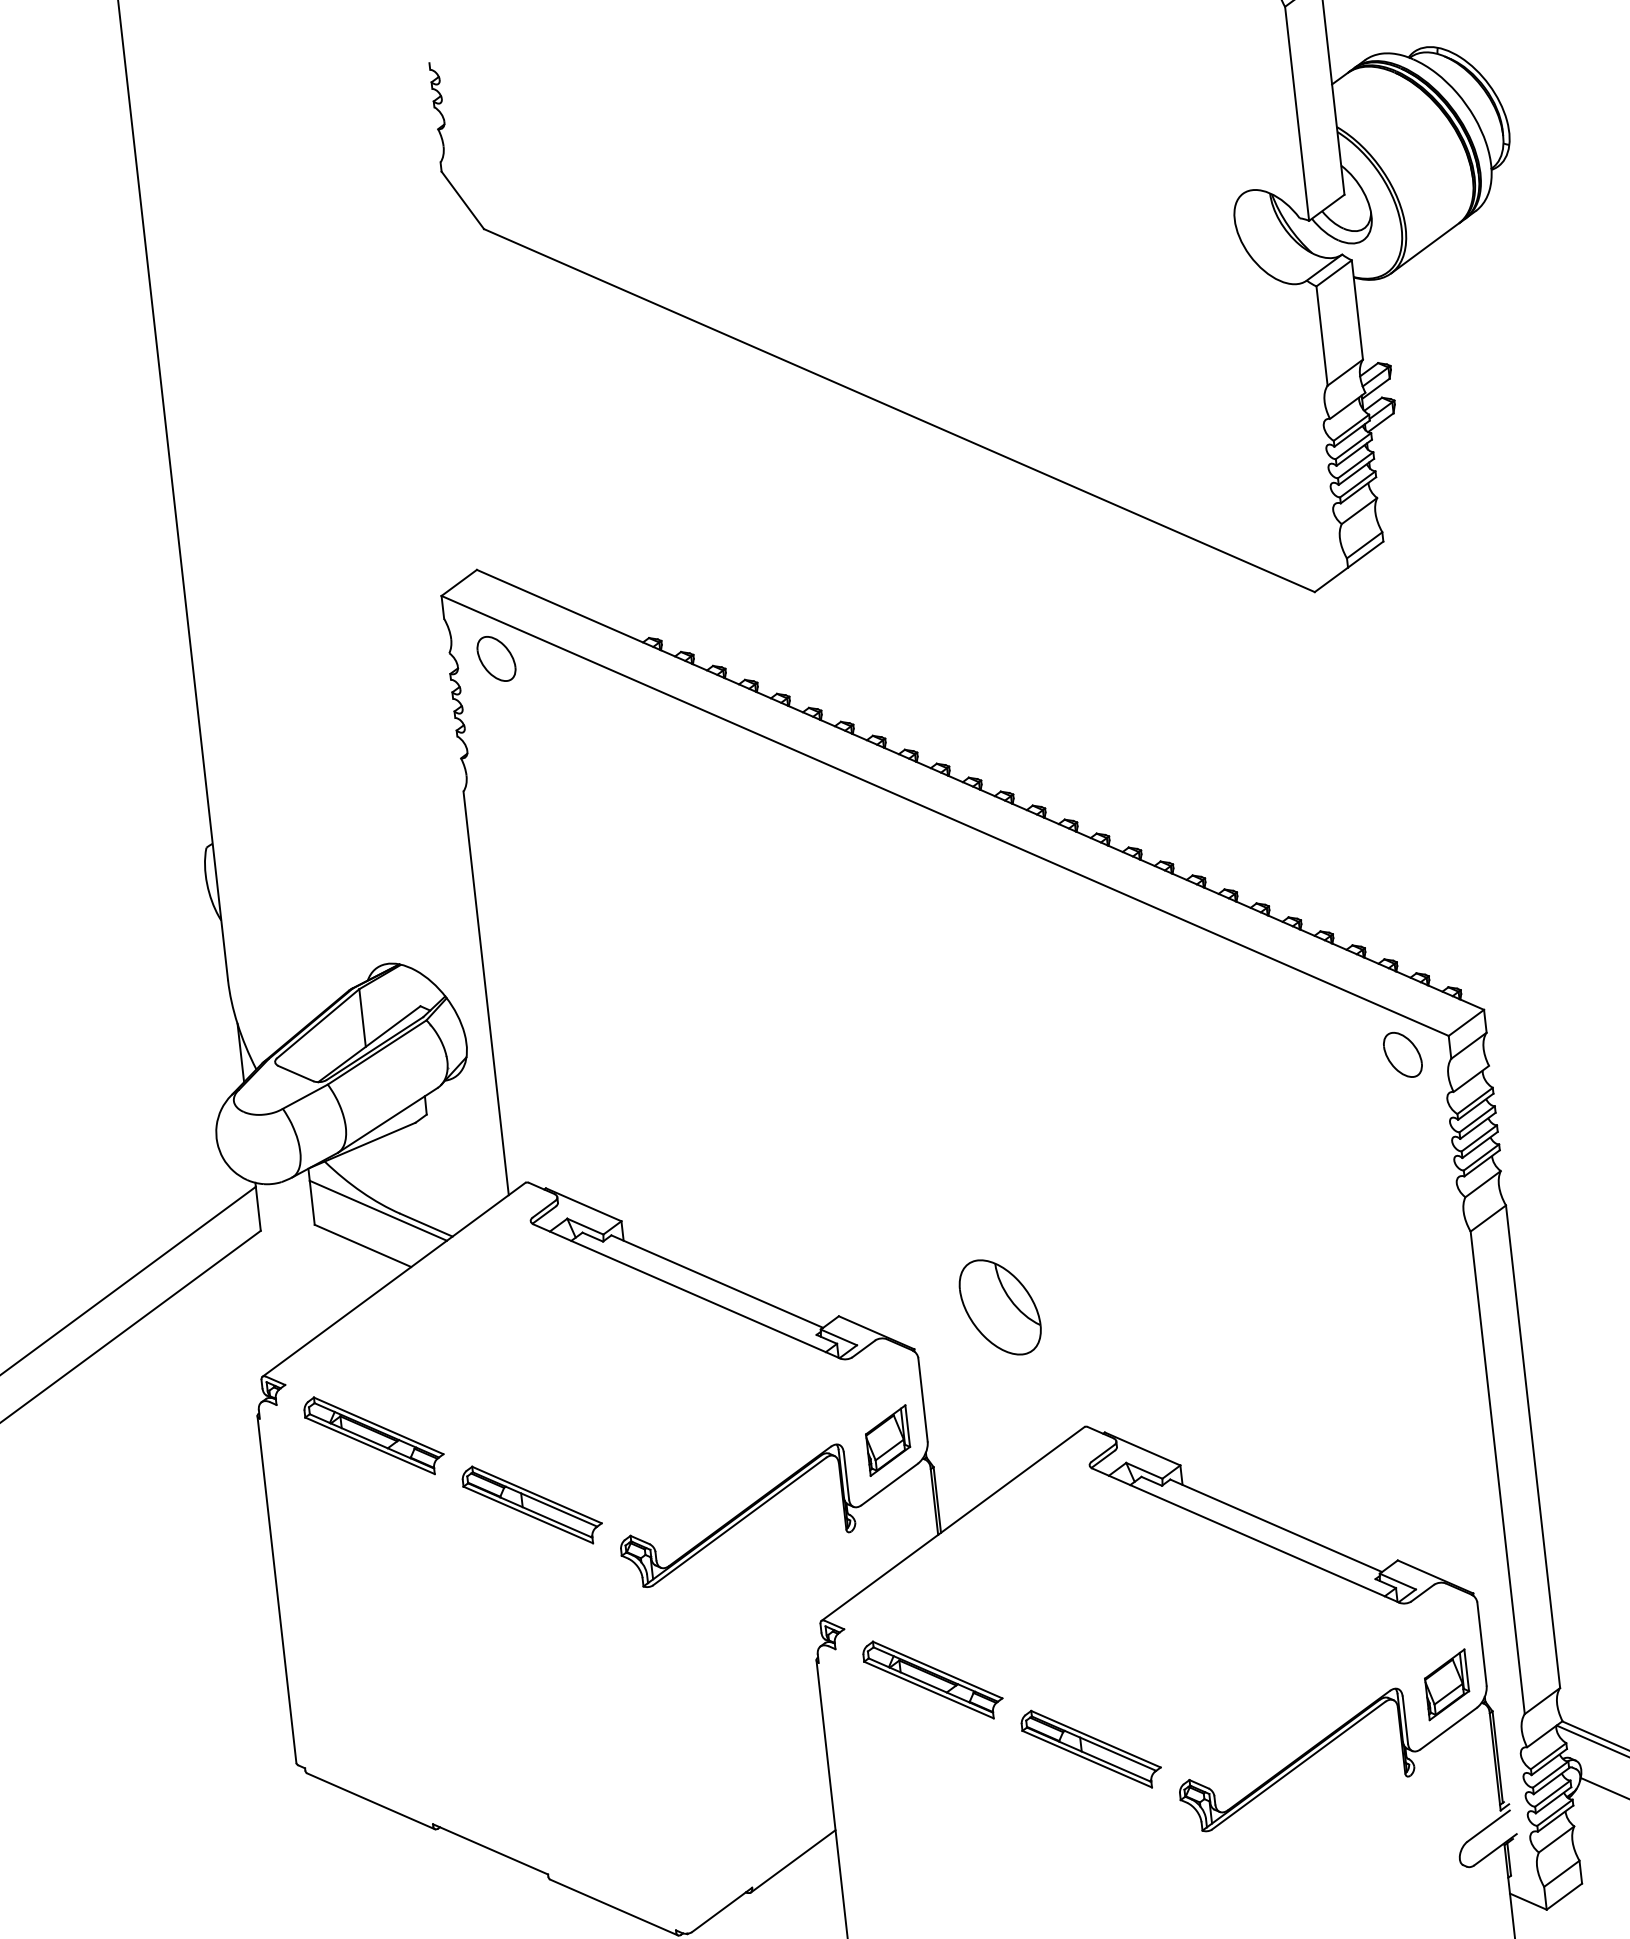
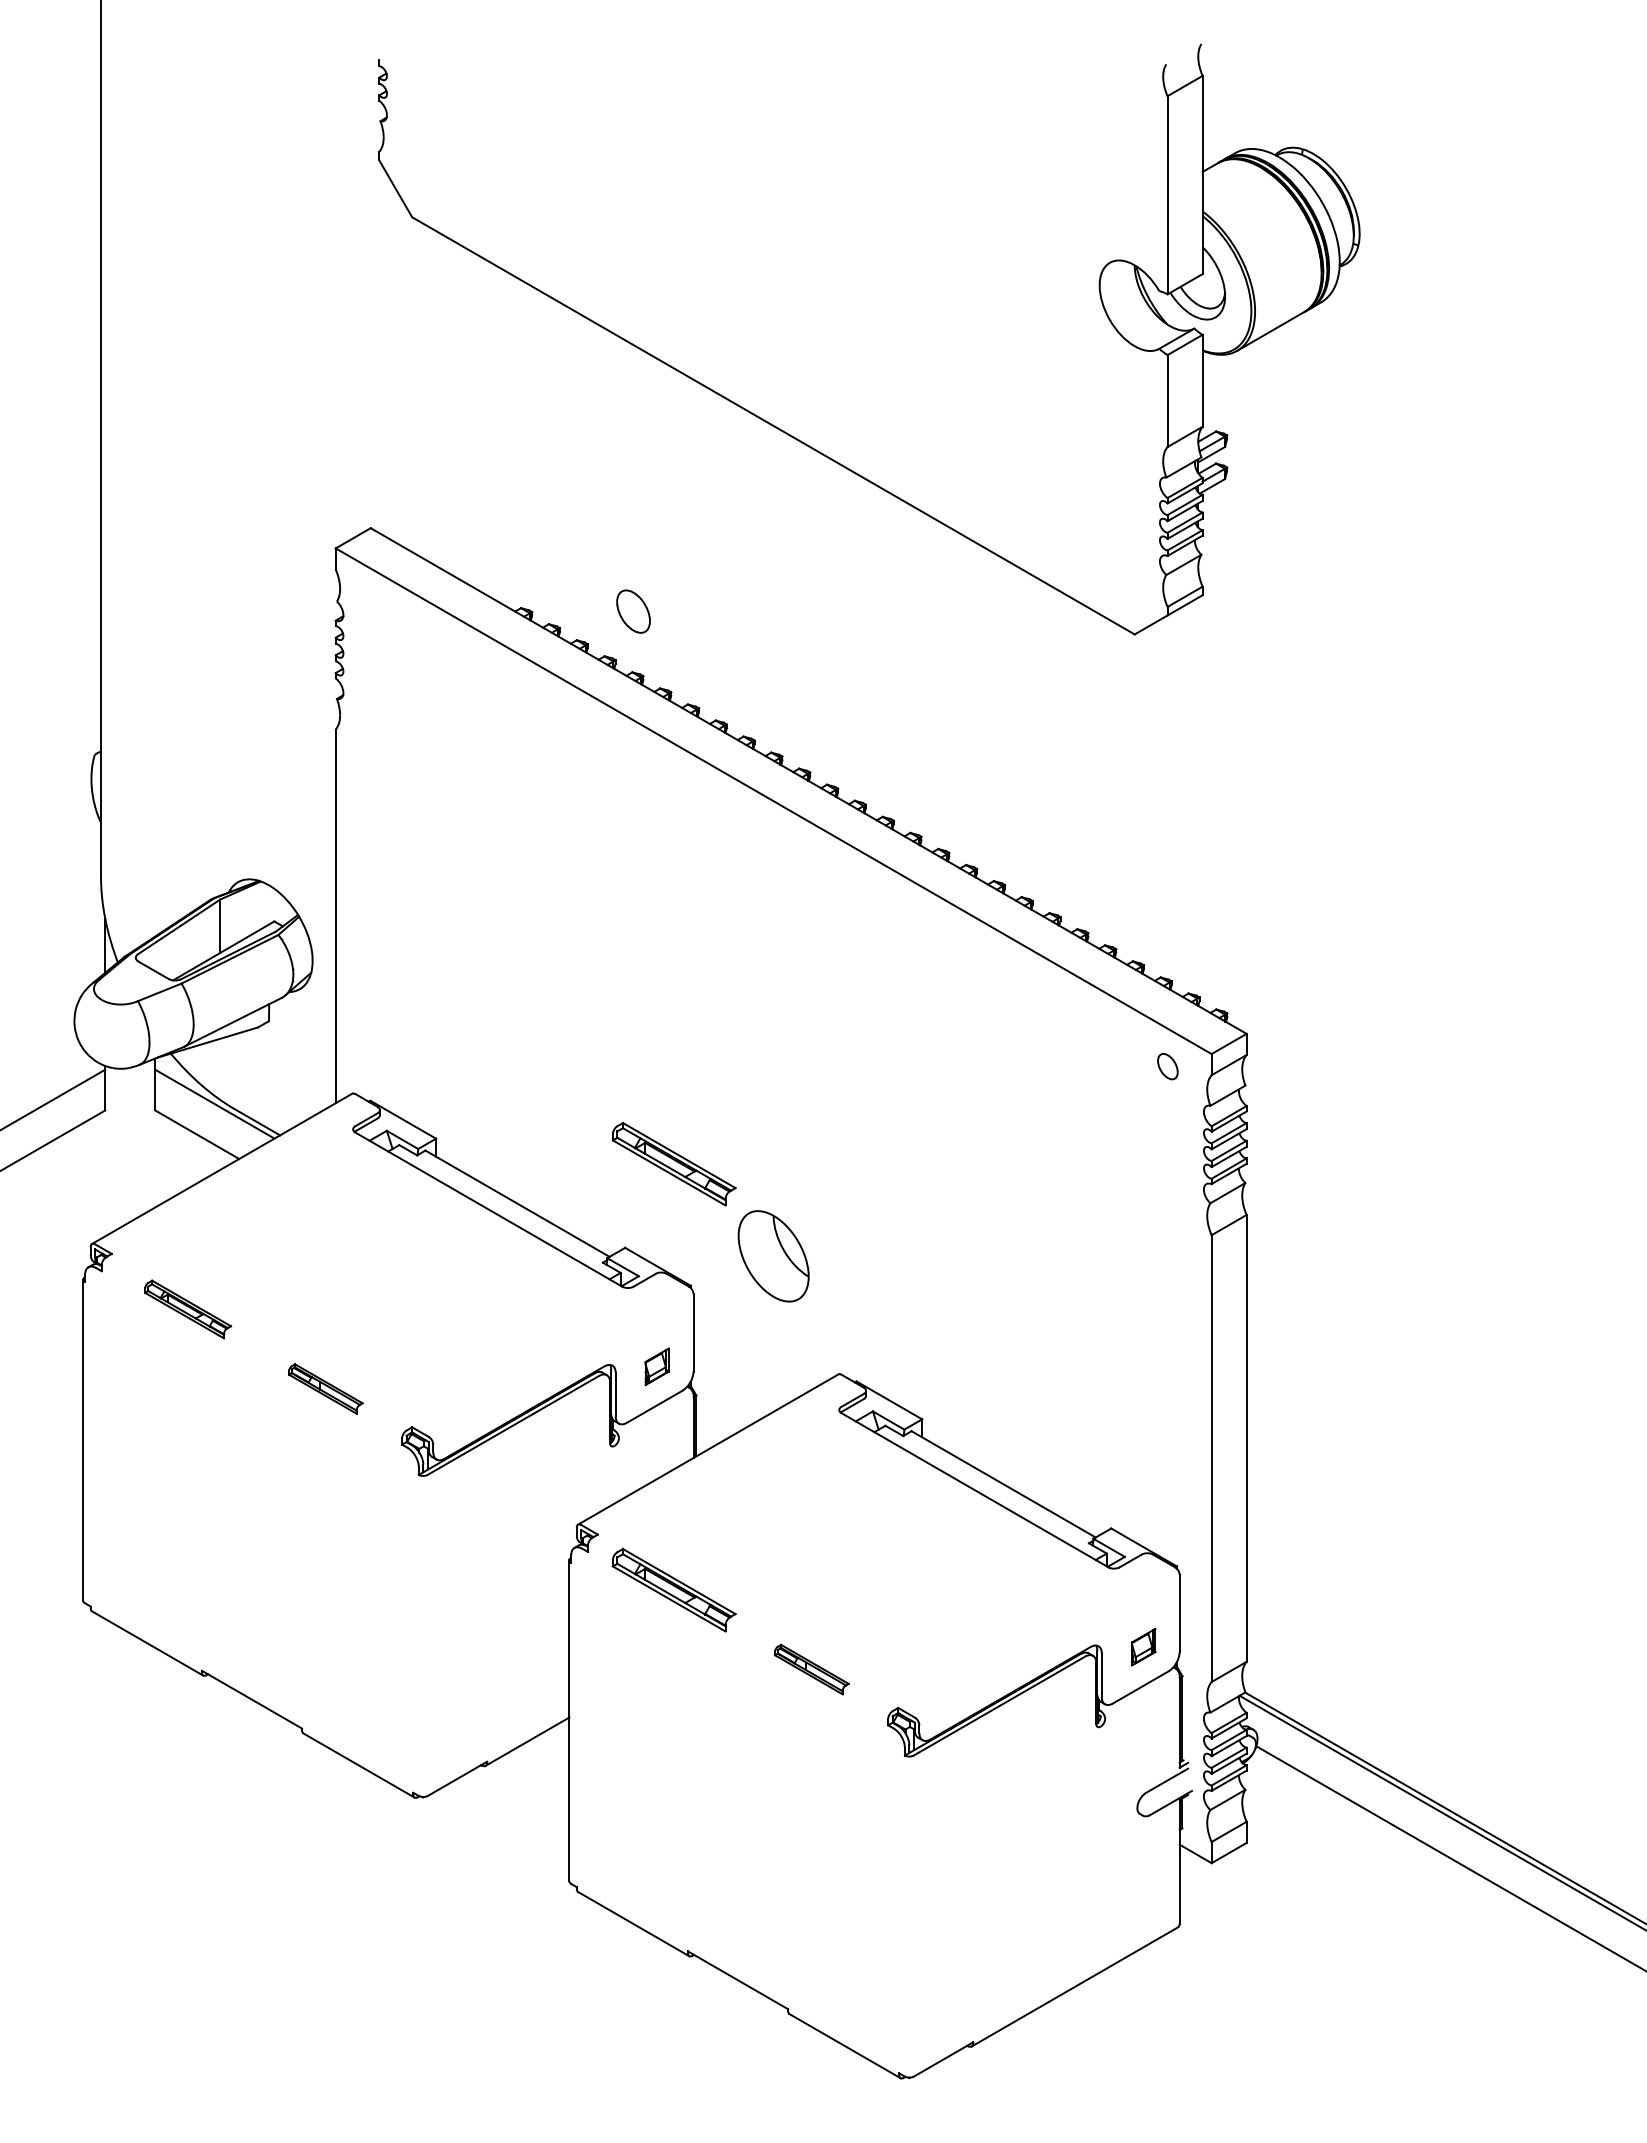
part: (496, 658) -> (633, 611), moved
part: (1402, 1054) -> (1167, 1066), size x0.6
part: (880, 1220) -> (673, 1164), added
part: (373, 1435) -> (187, 1309), size x0.7
part: (887, 1440) -> (656, 1366), size x0.6
part: (532, 1504) -> (325, 1388), size x0.6
part: (1446, 1683) -> (1143, 1646), size x0.6
part: (1091, 1749) -> (811, 1669), size x0.6

